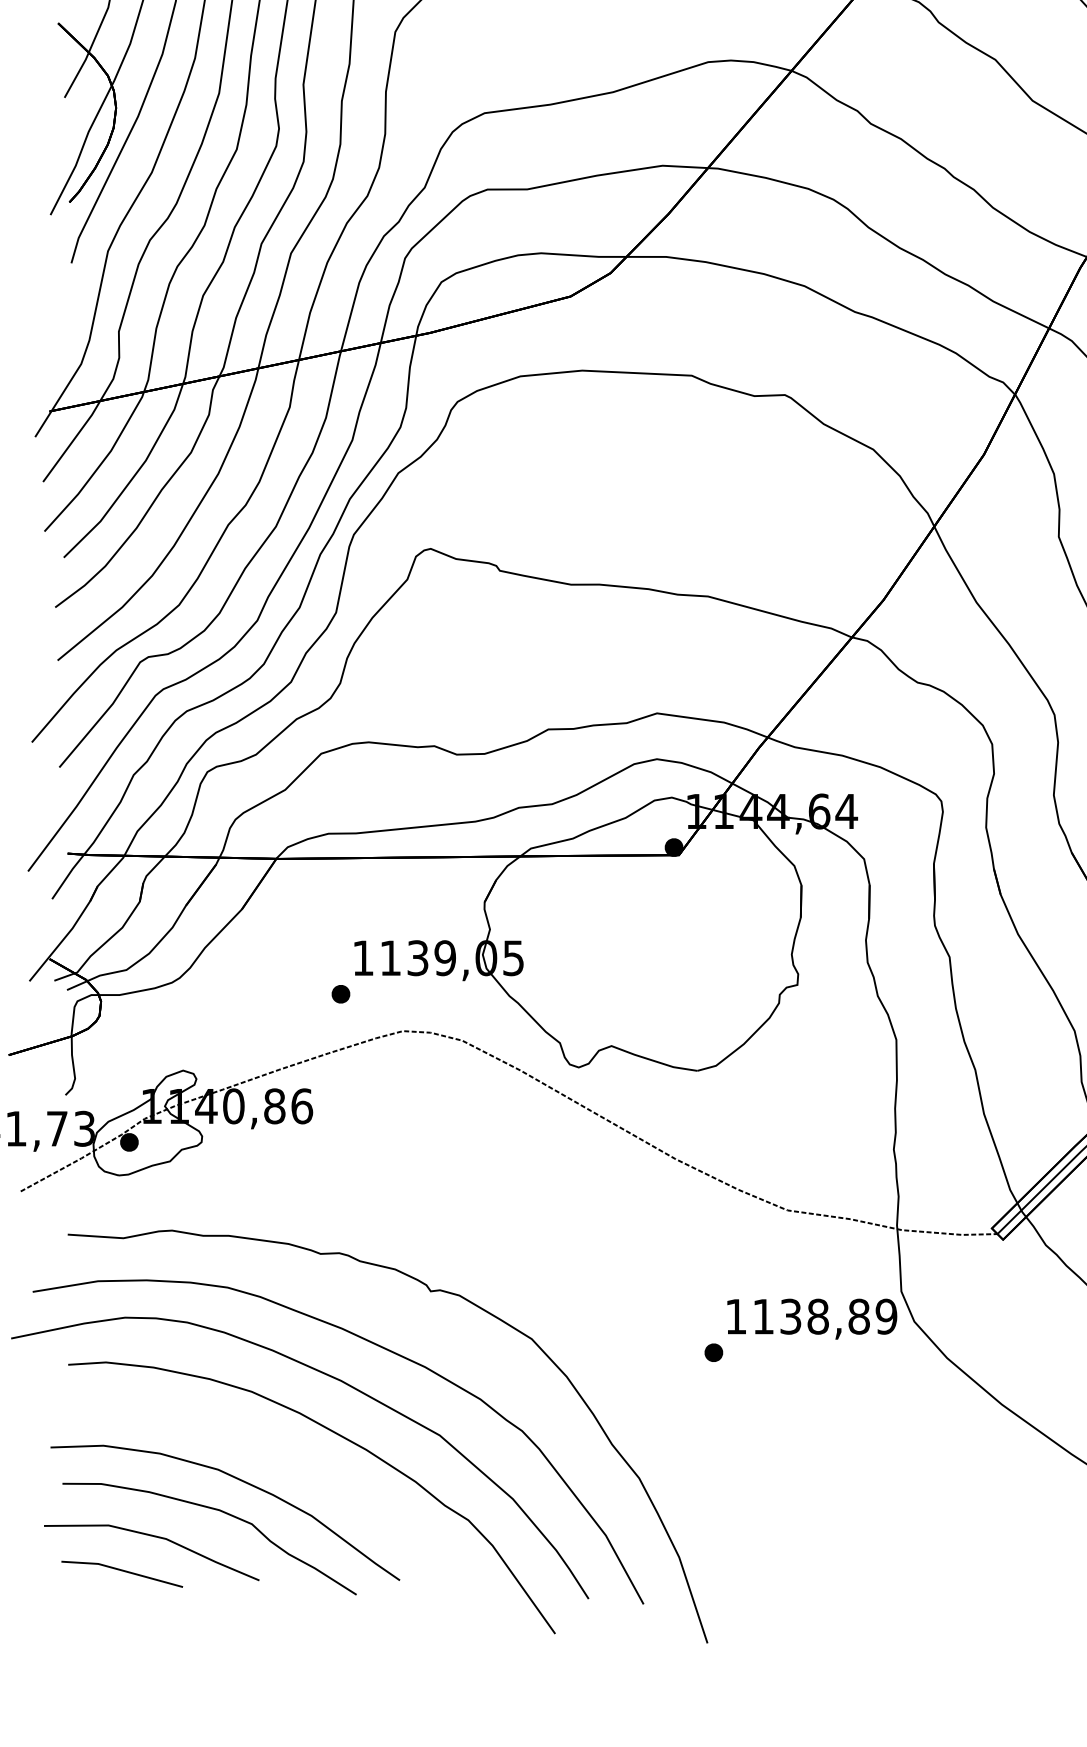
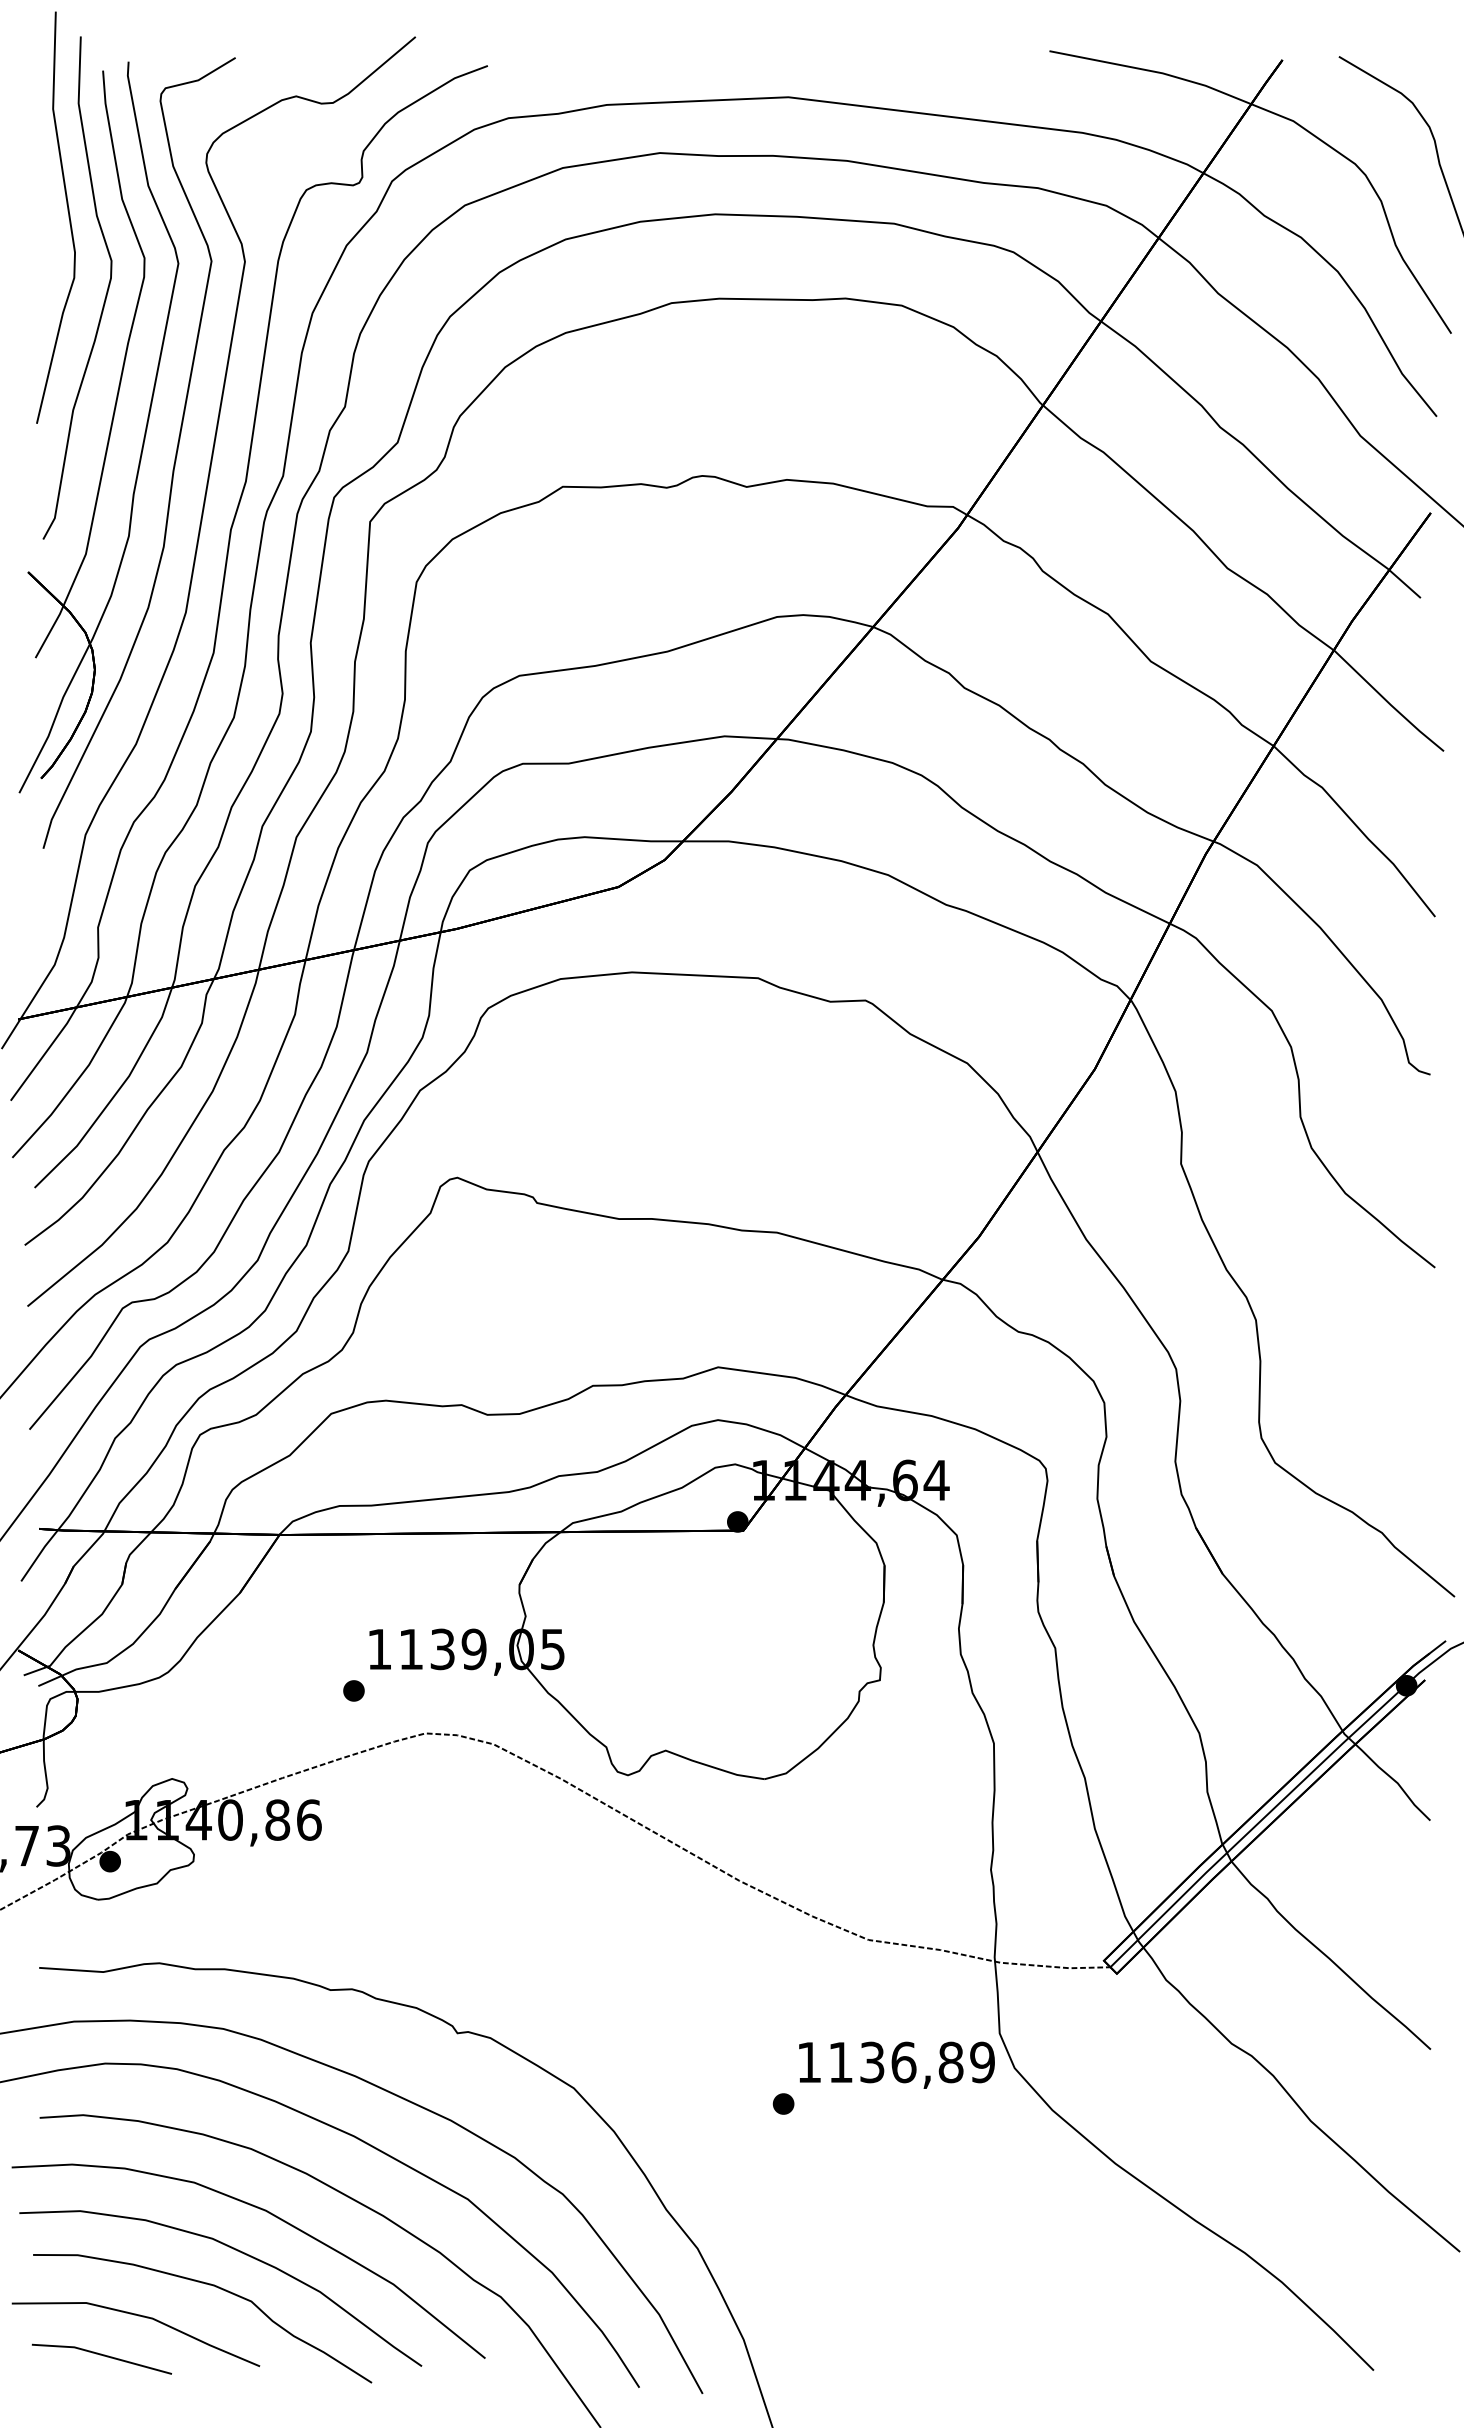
text: (817, 1316) -> (903, 2062), 1138,89 -> 1136,89
curve: (271, 1450) -> (273, 2216), added

